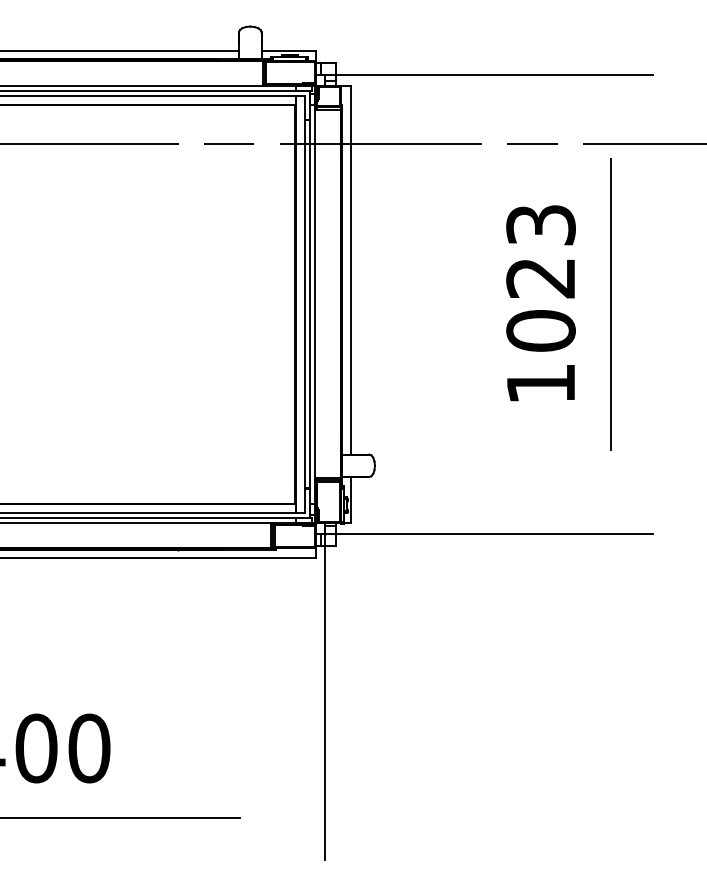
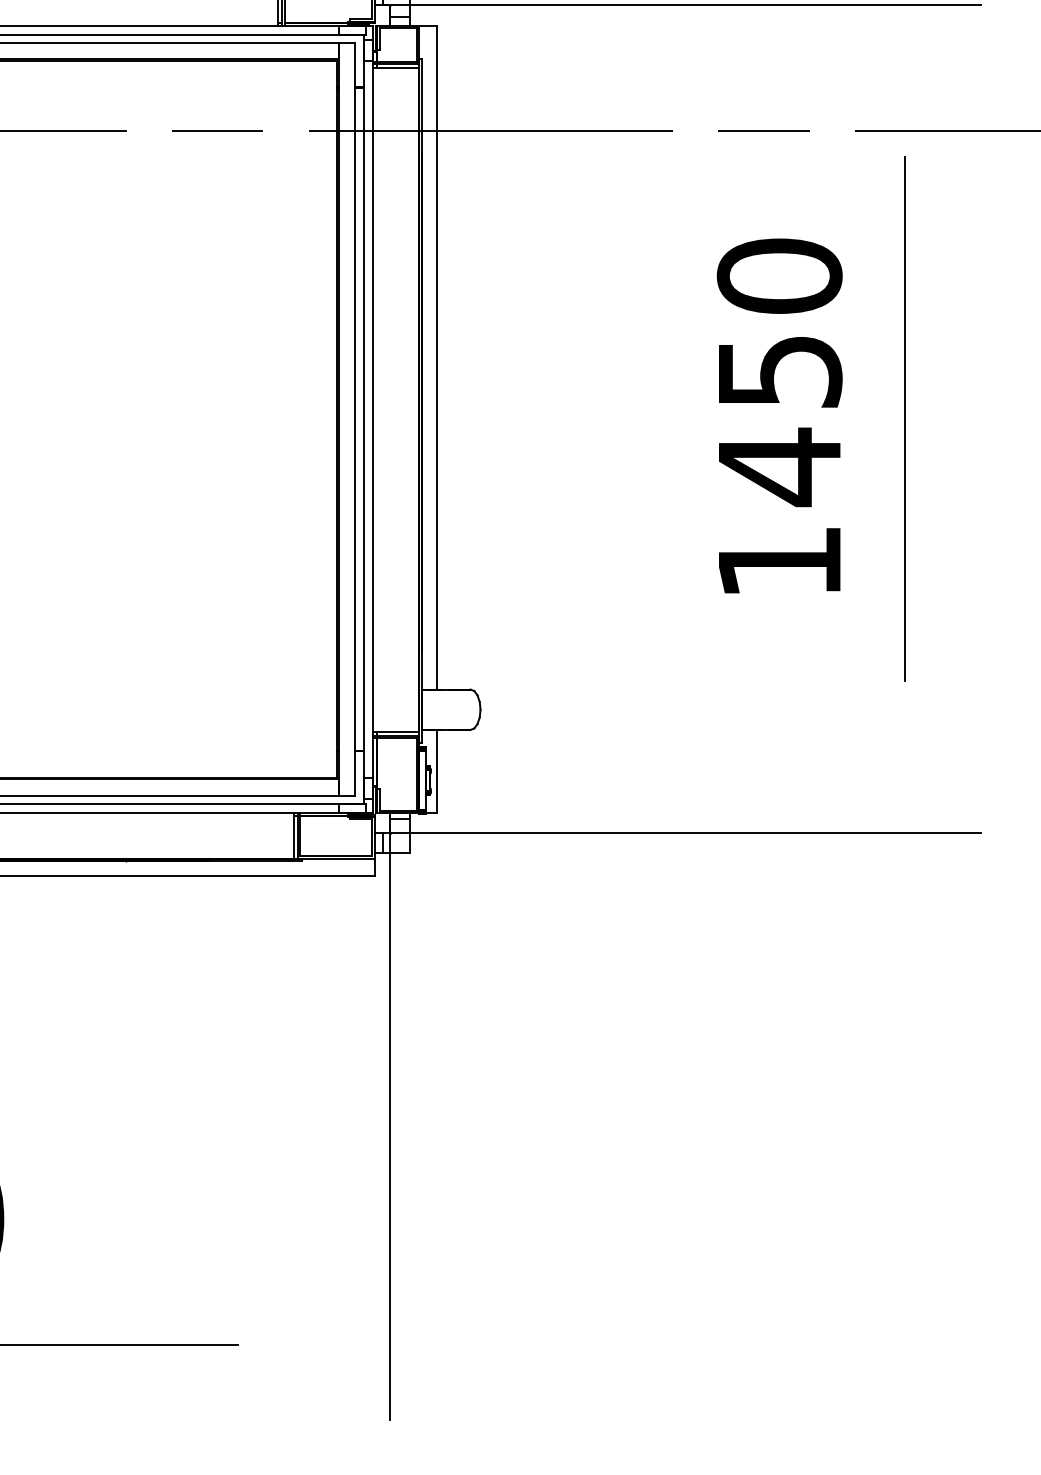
text: (540, 278) -> (778, 372), 1023 -> 1450

